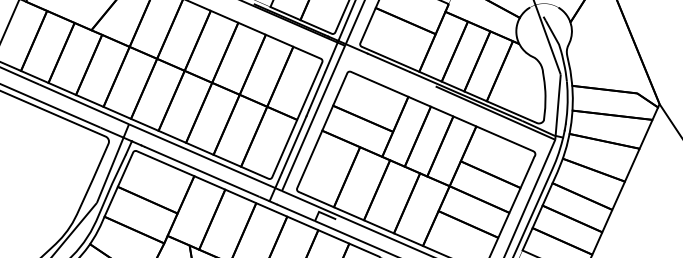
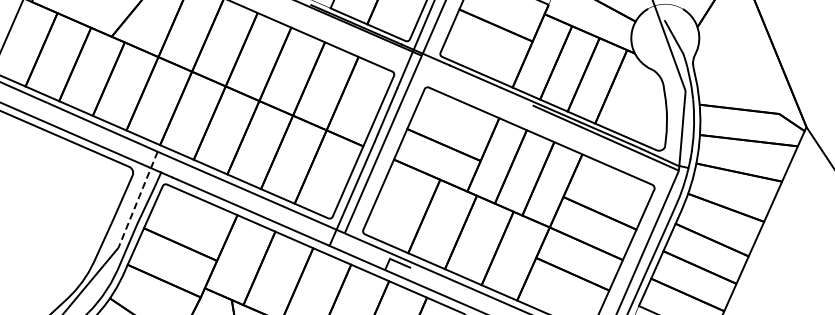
line: (113, 164) -> (138, 200), solid -> dashed

